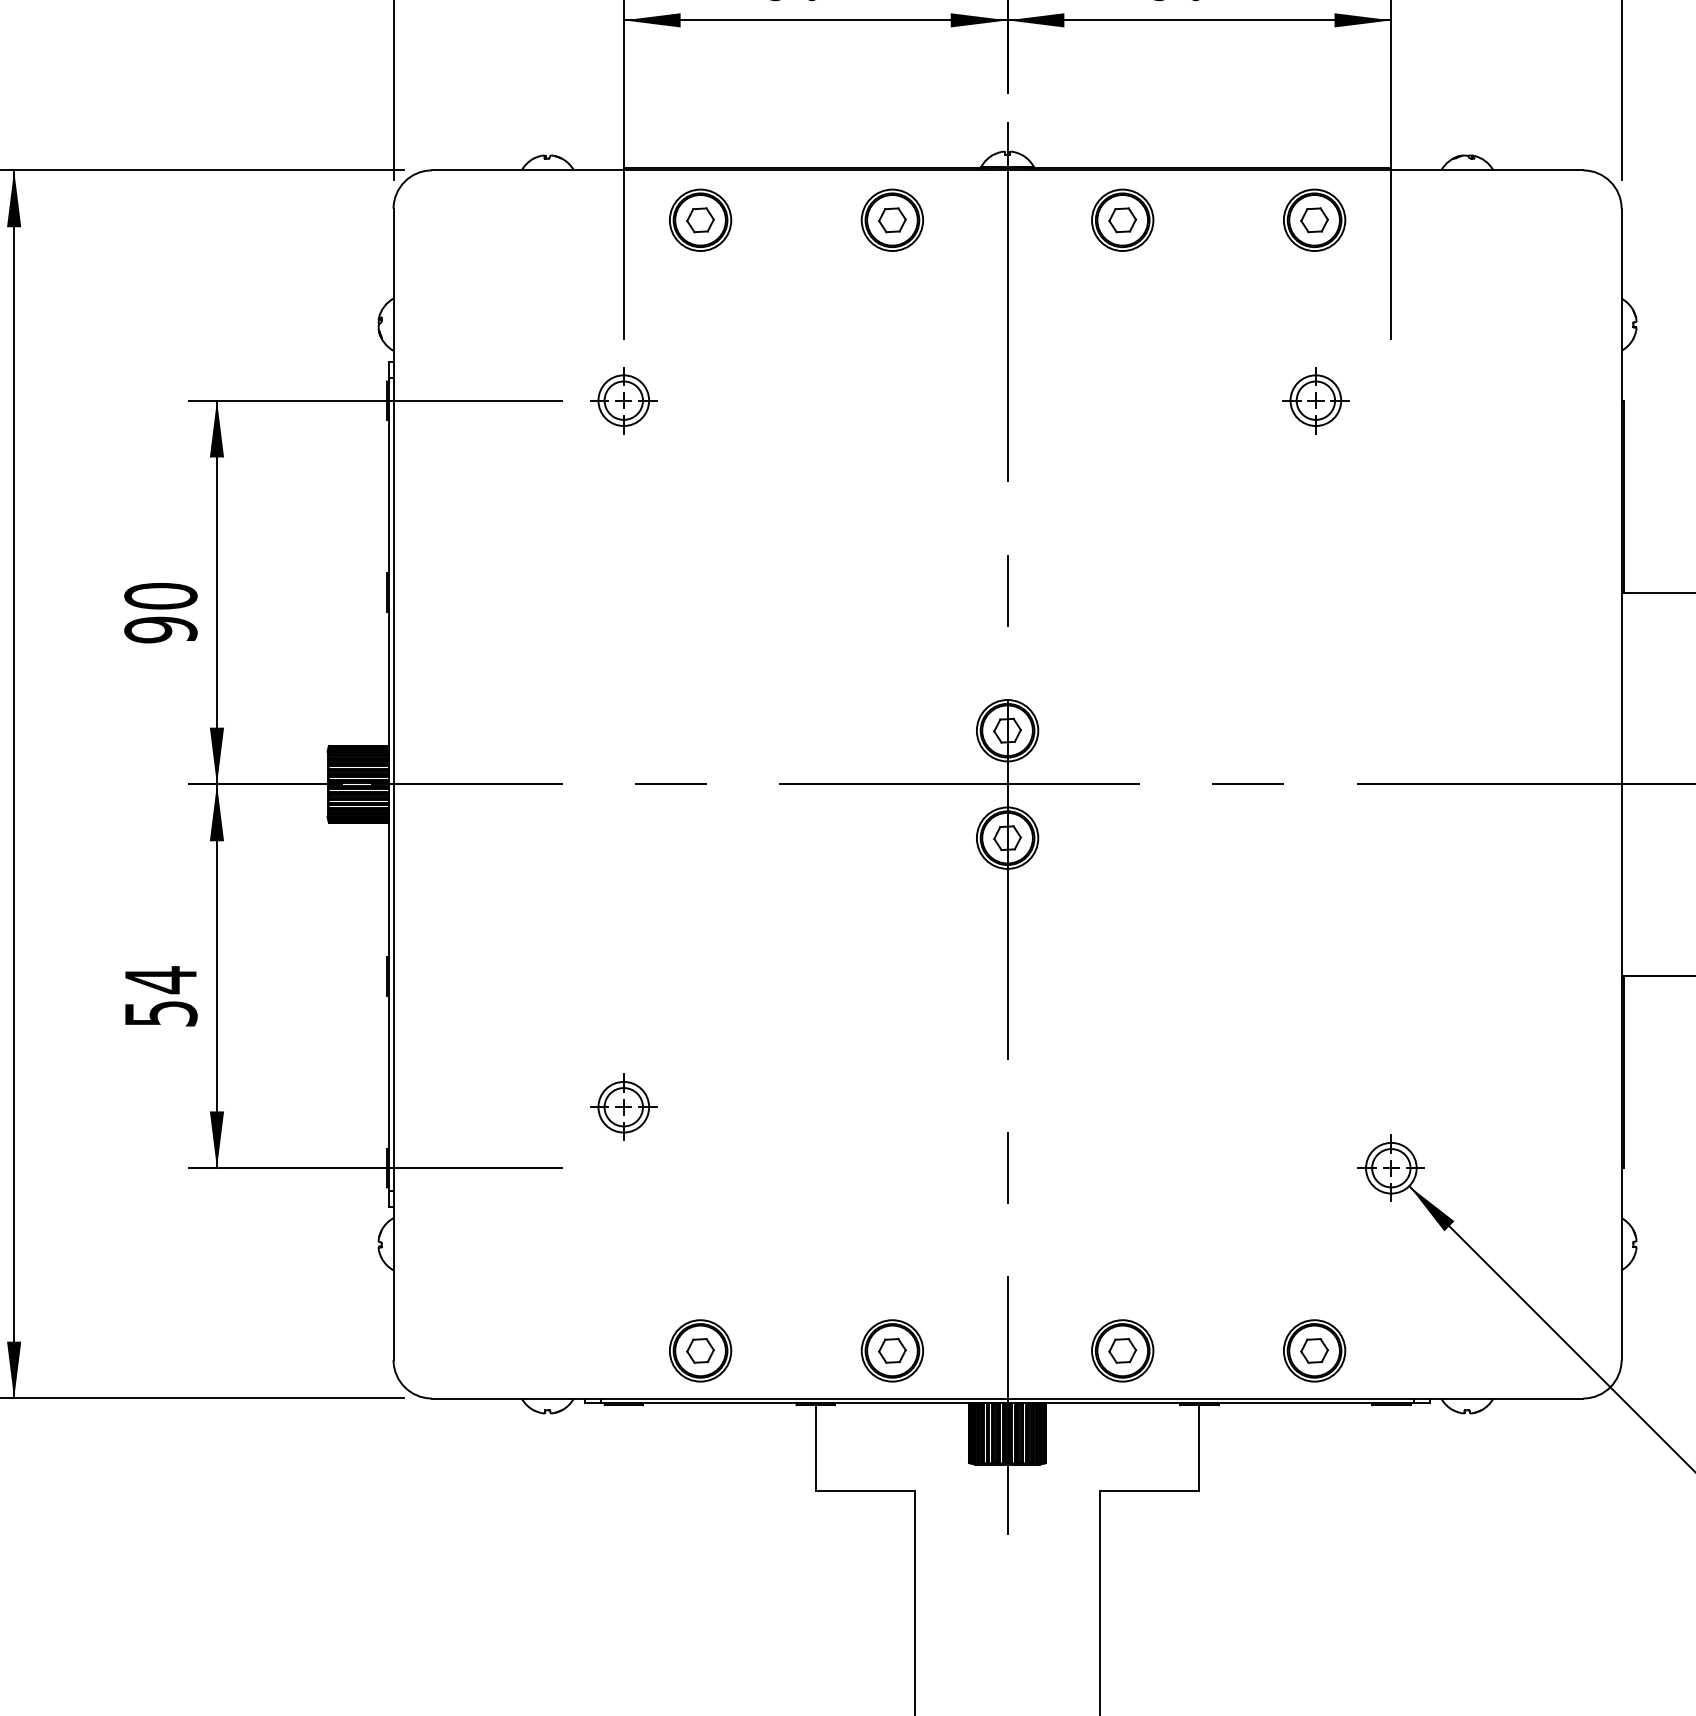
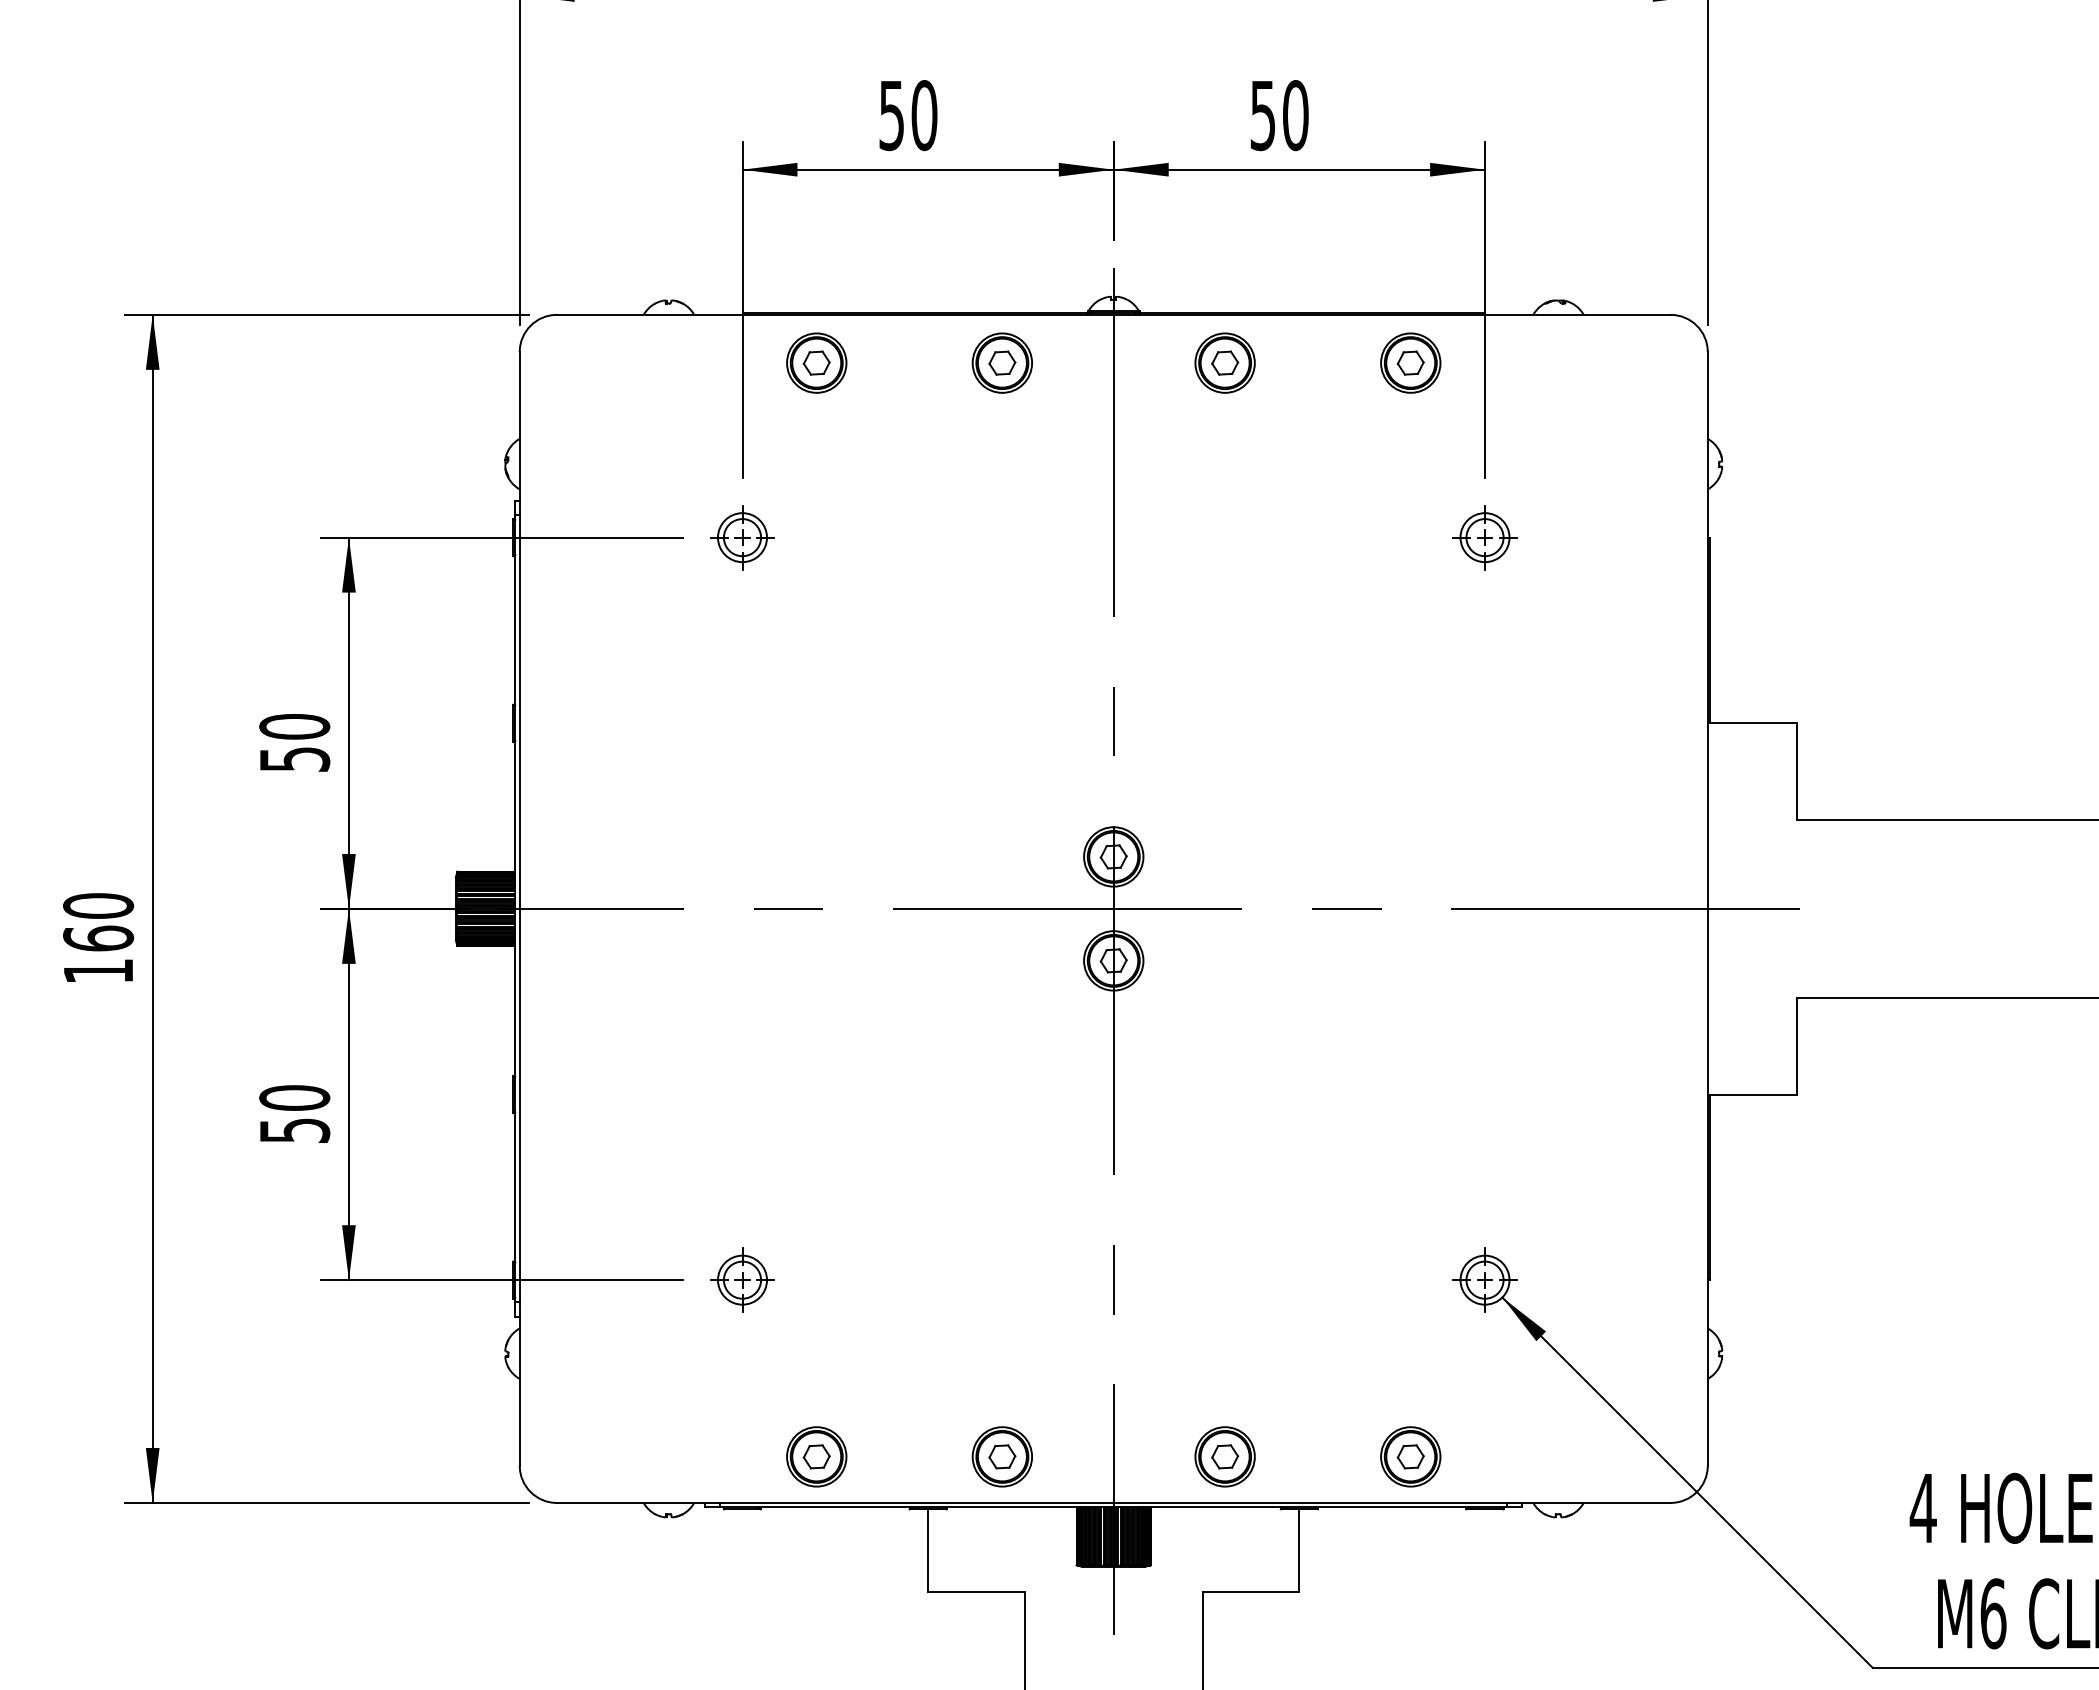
part: (1315, 400) -> (1484, 537), moved
text: (160, 630) -> (294, 759), 90 -> 50
text: (160, 979) -> (294, 1097), 54 -> 50
part: (623, 1106) -> (742, 1279), moved

